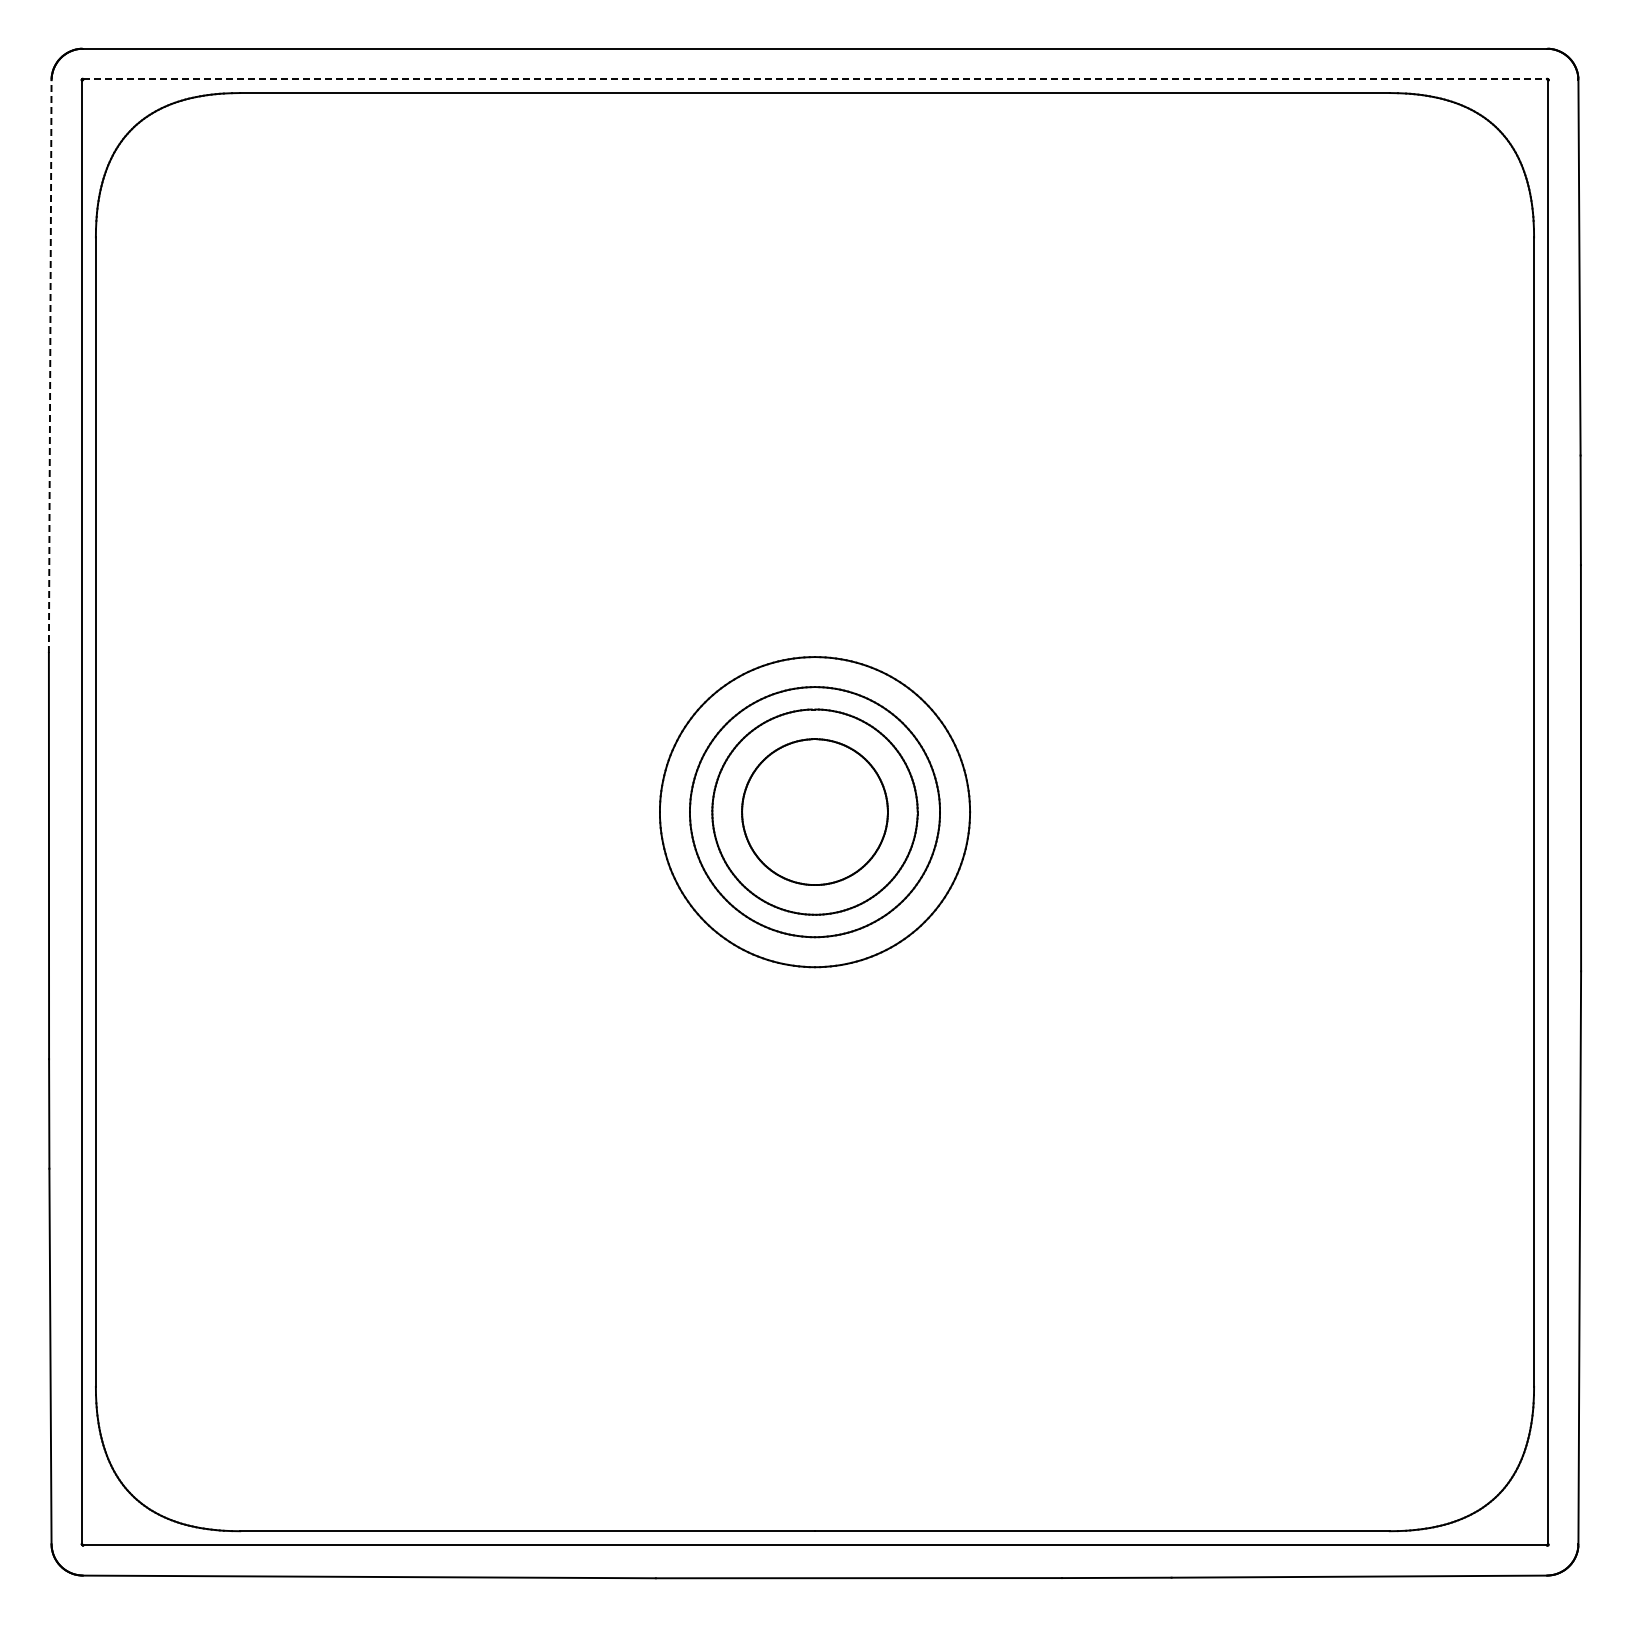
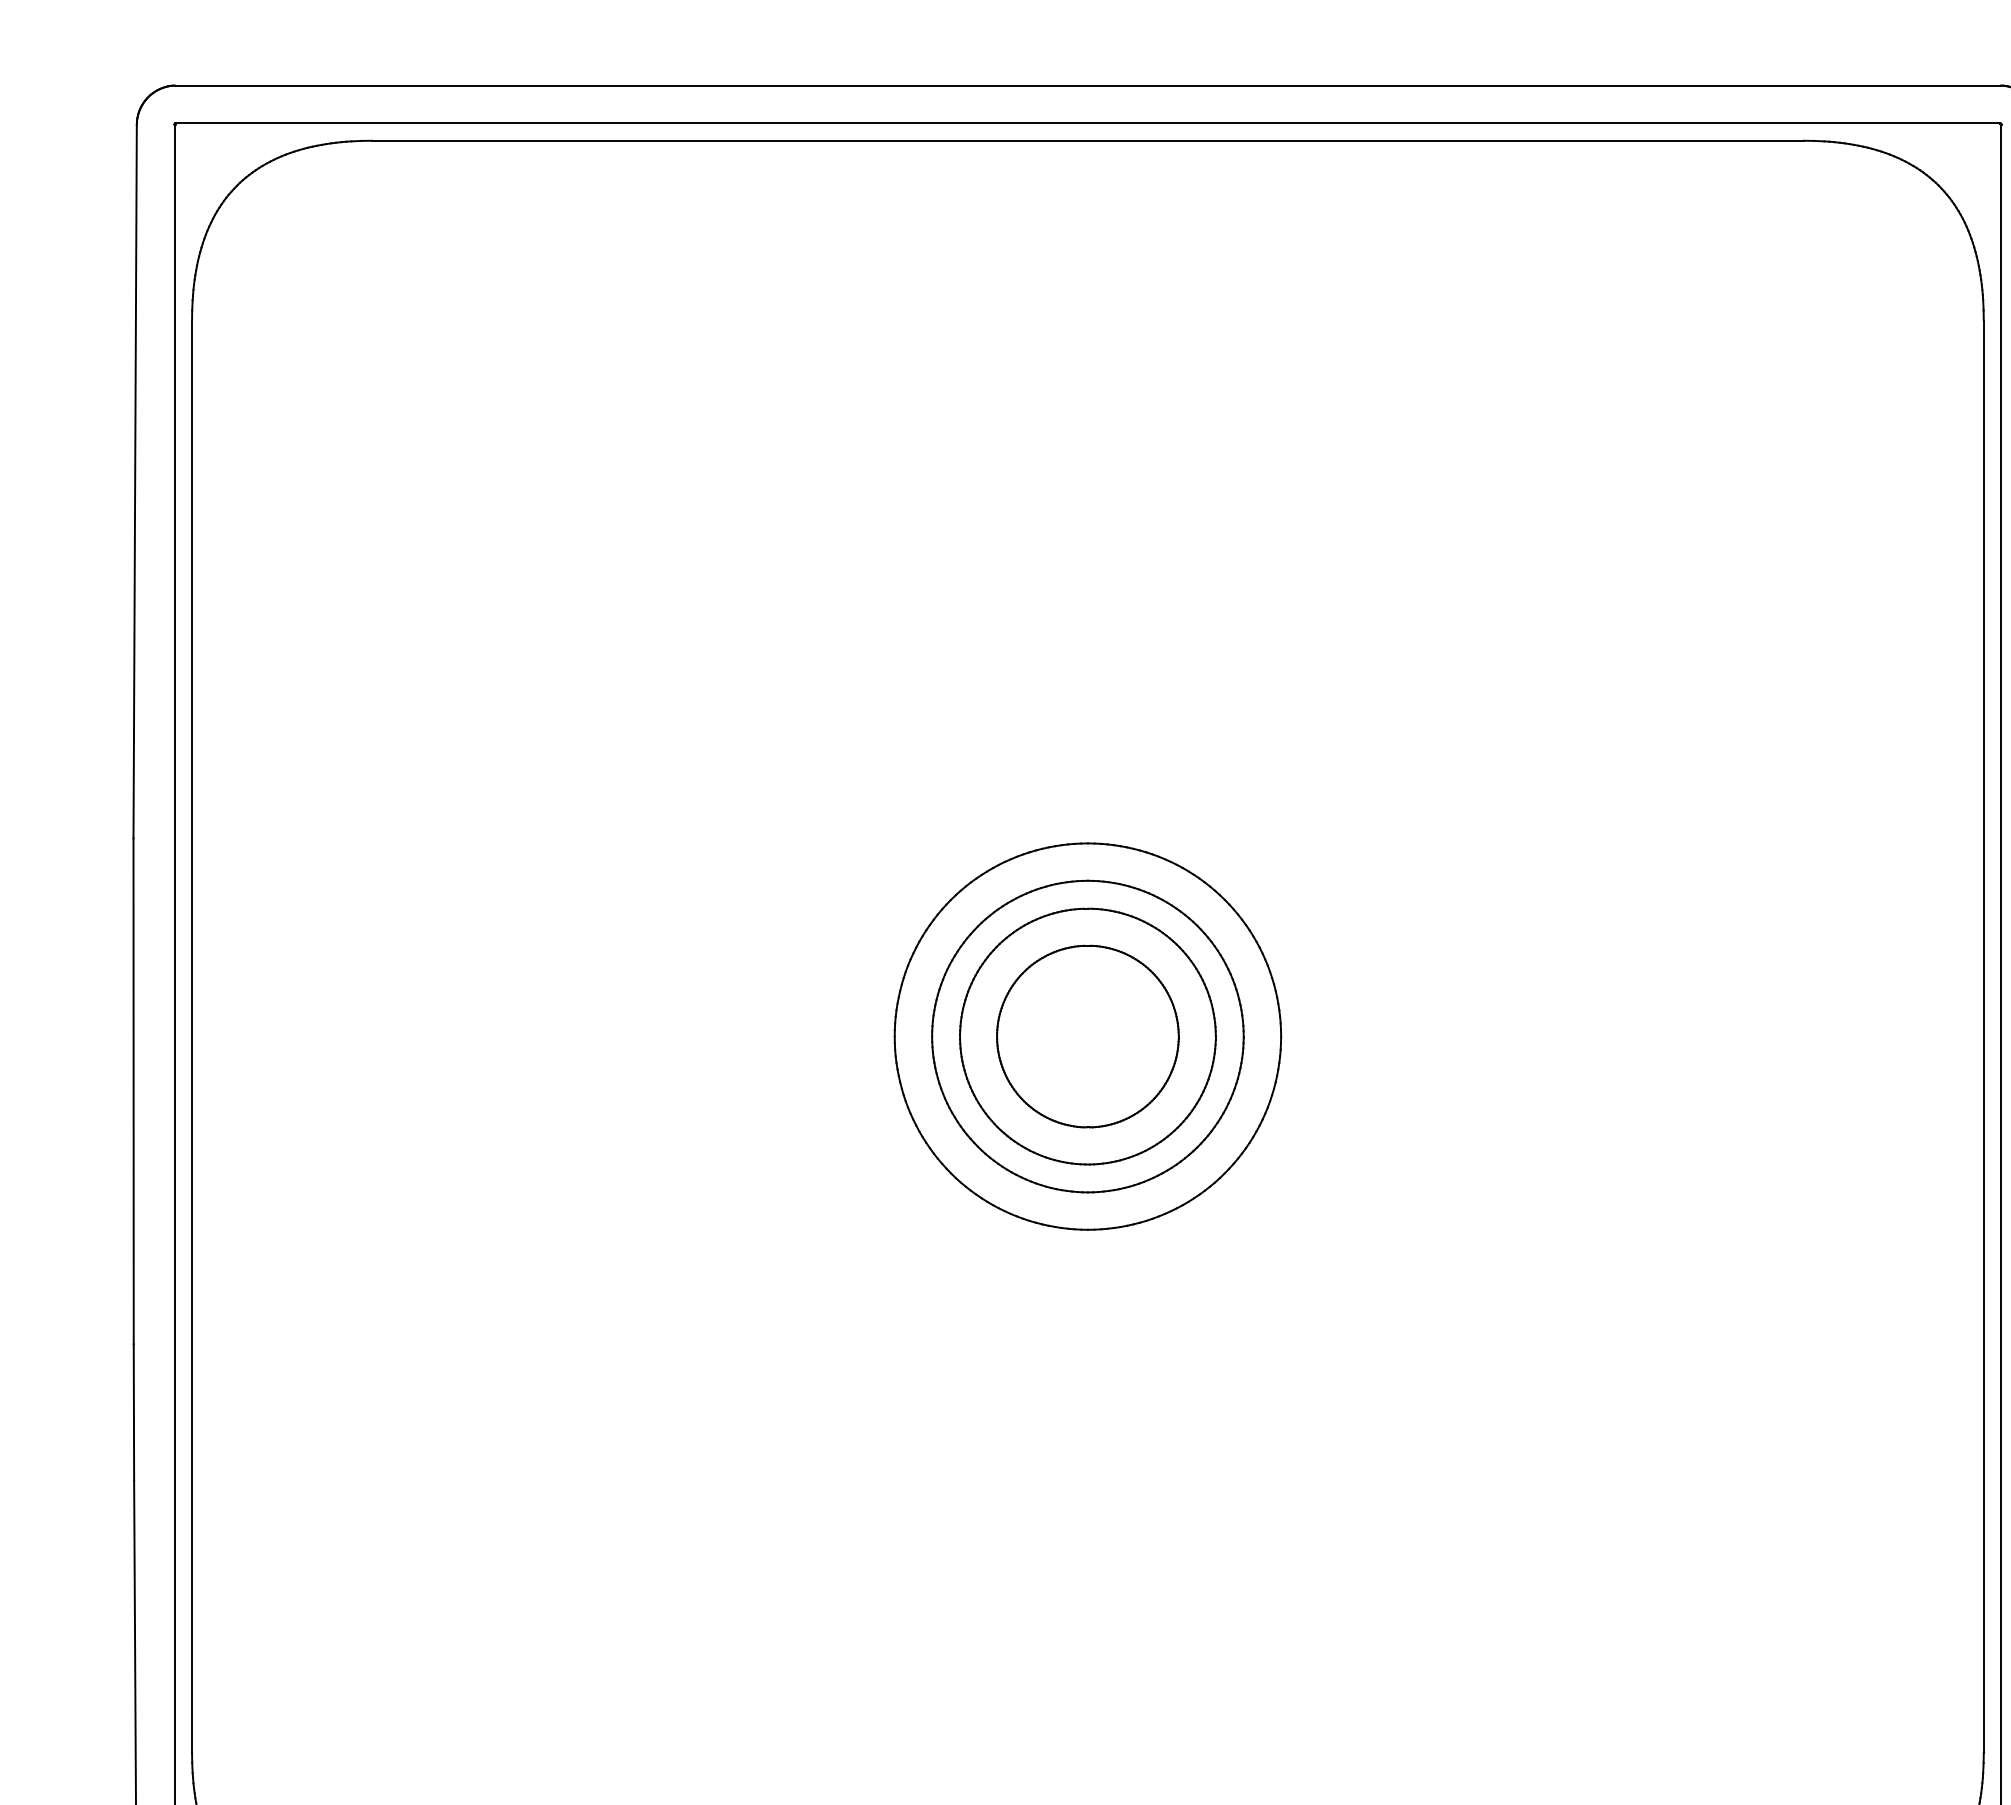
line: (815, 78) -> (1088, 122), dashed -> solid
line: (50, 366) -> (135, 481), dashed -> solid

